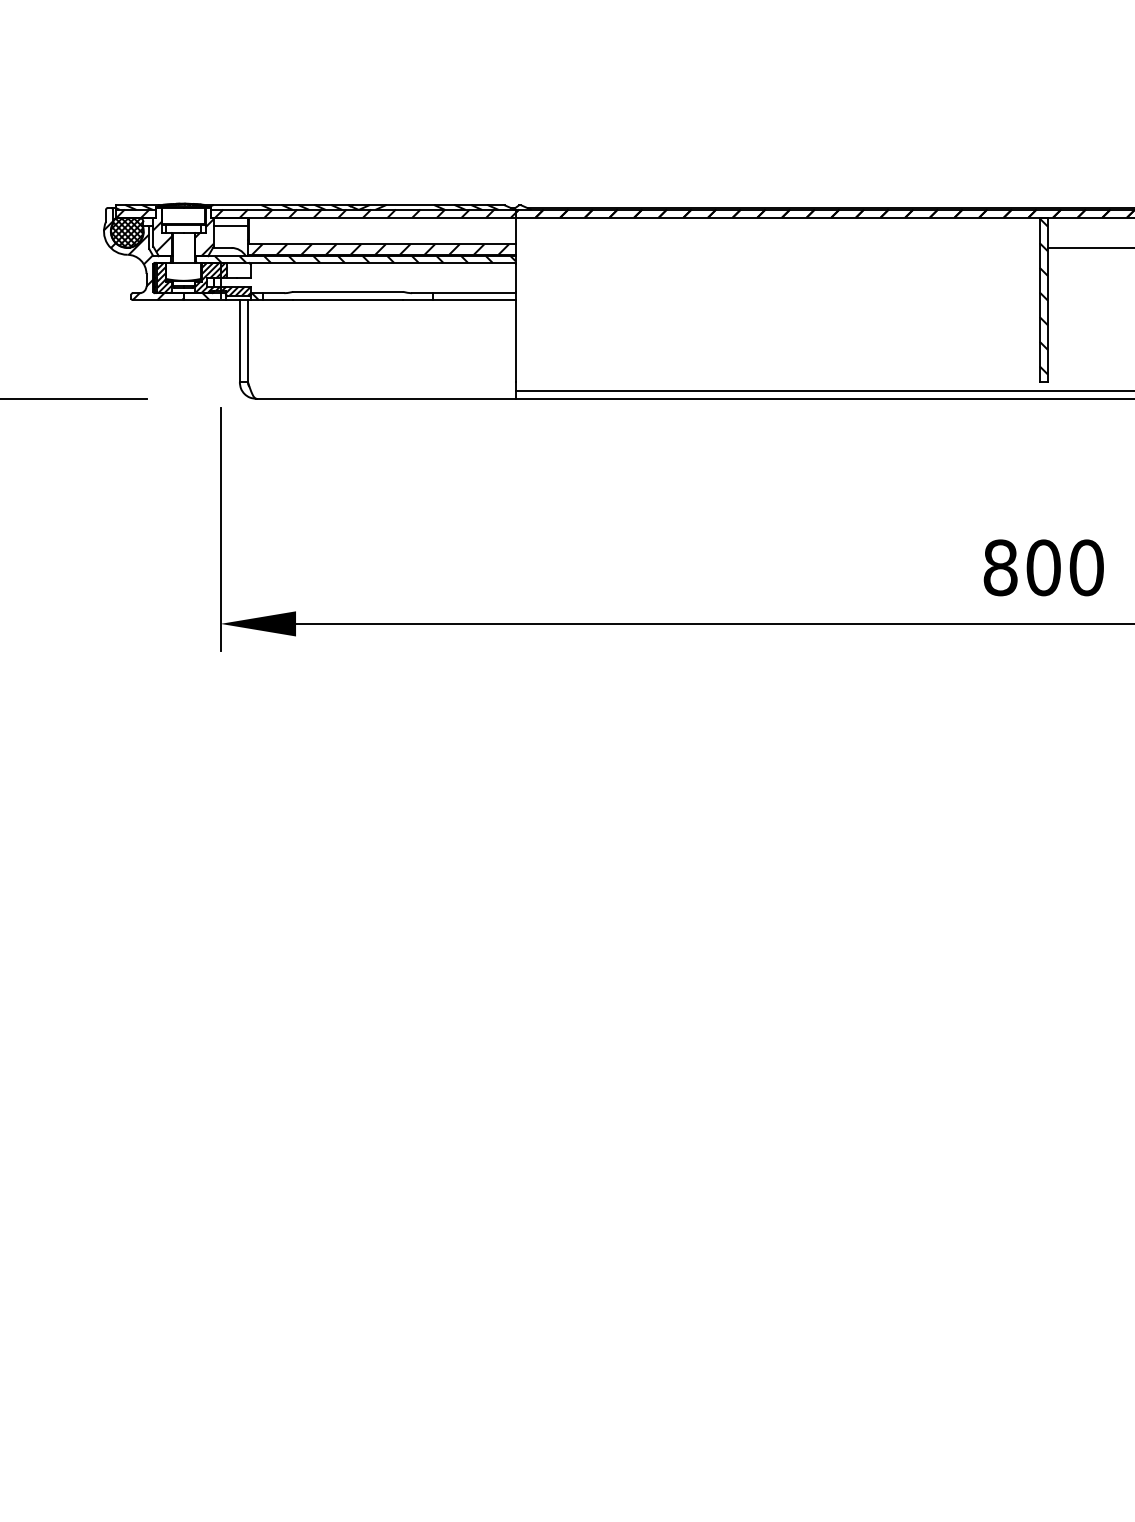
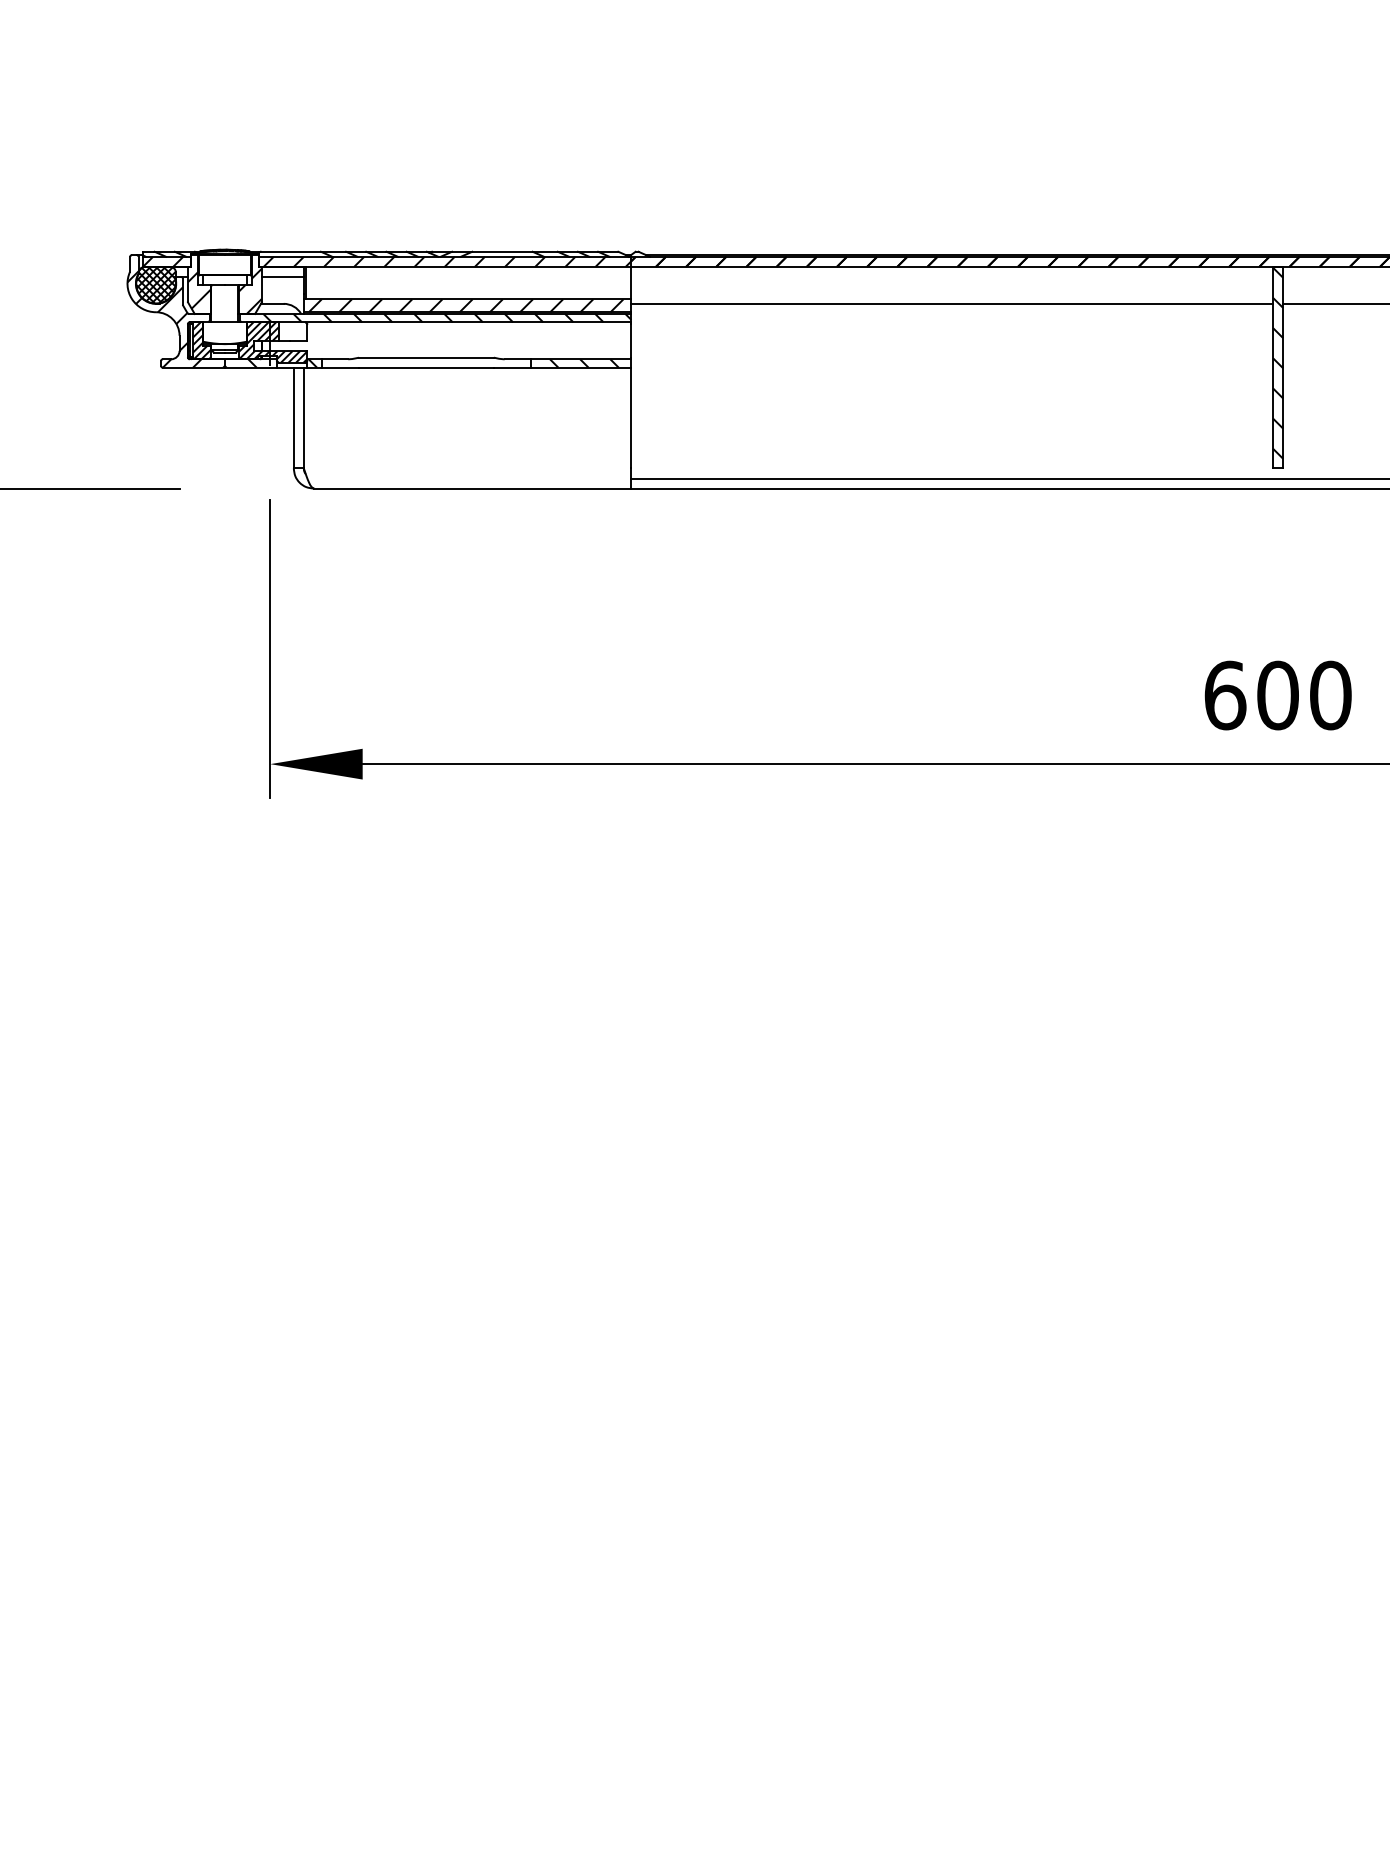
line: (777, 247) -> (952, 303), added
hatch: (477, 296) -> (584, 363), added
text: (1000, 567) -> (1225, 695), 800 -> 600

